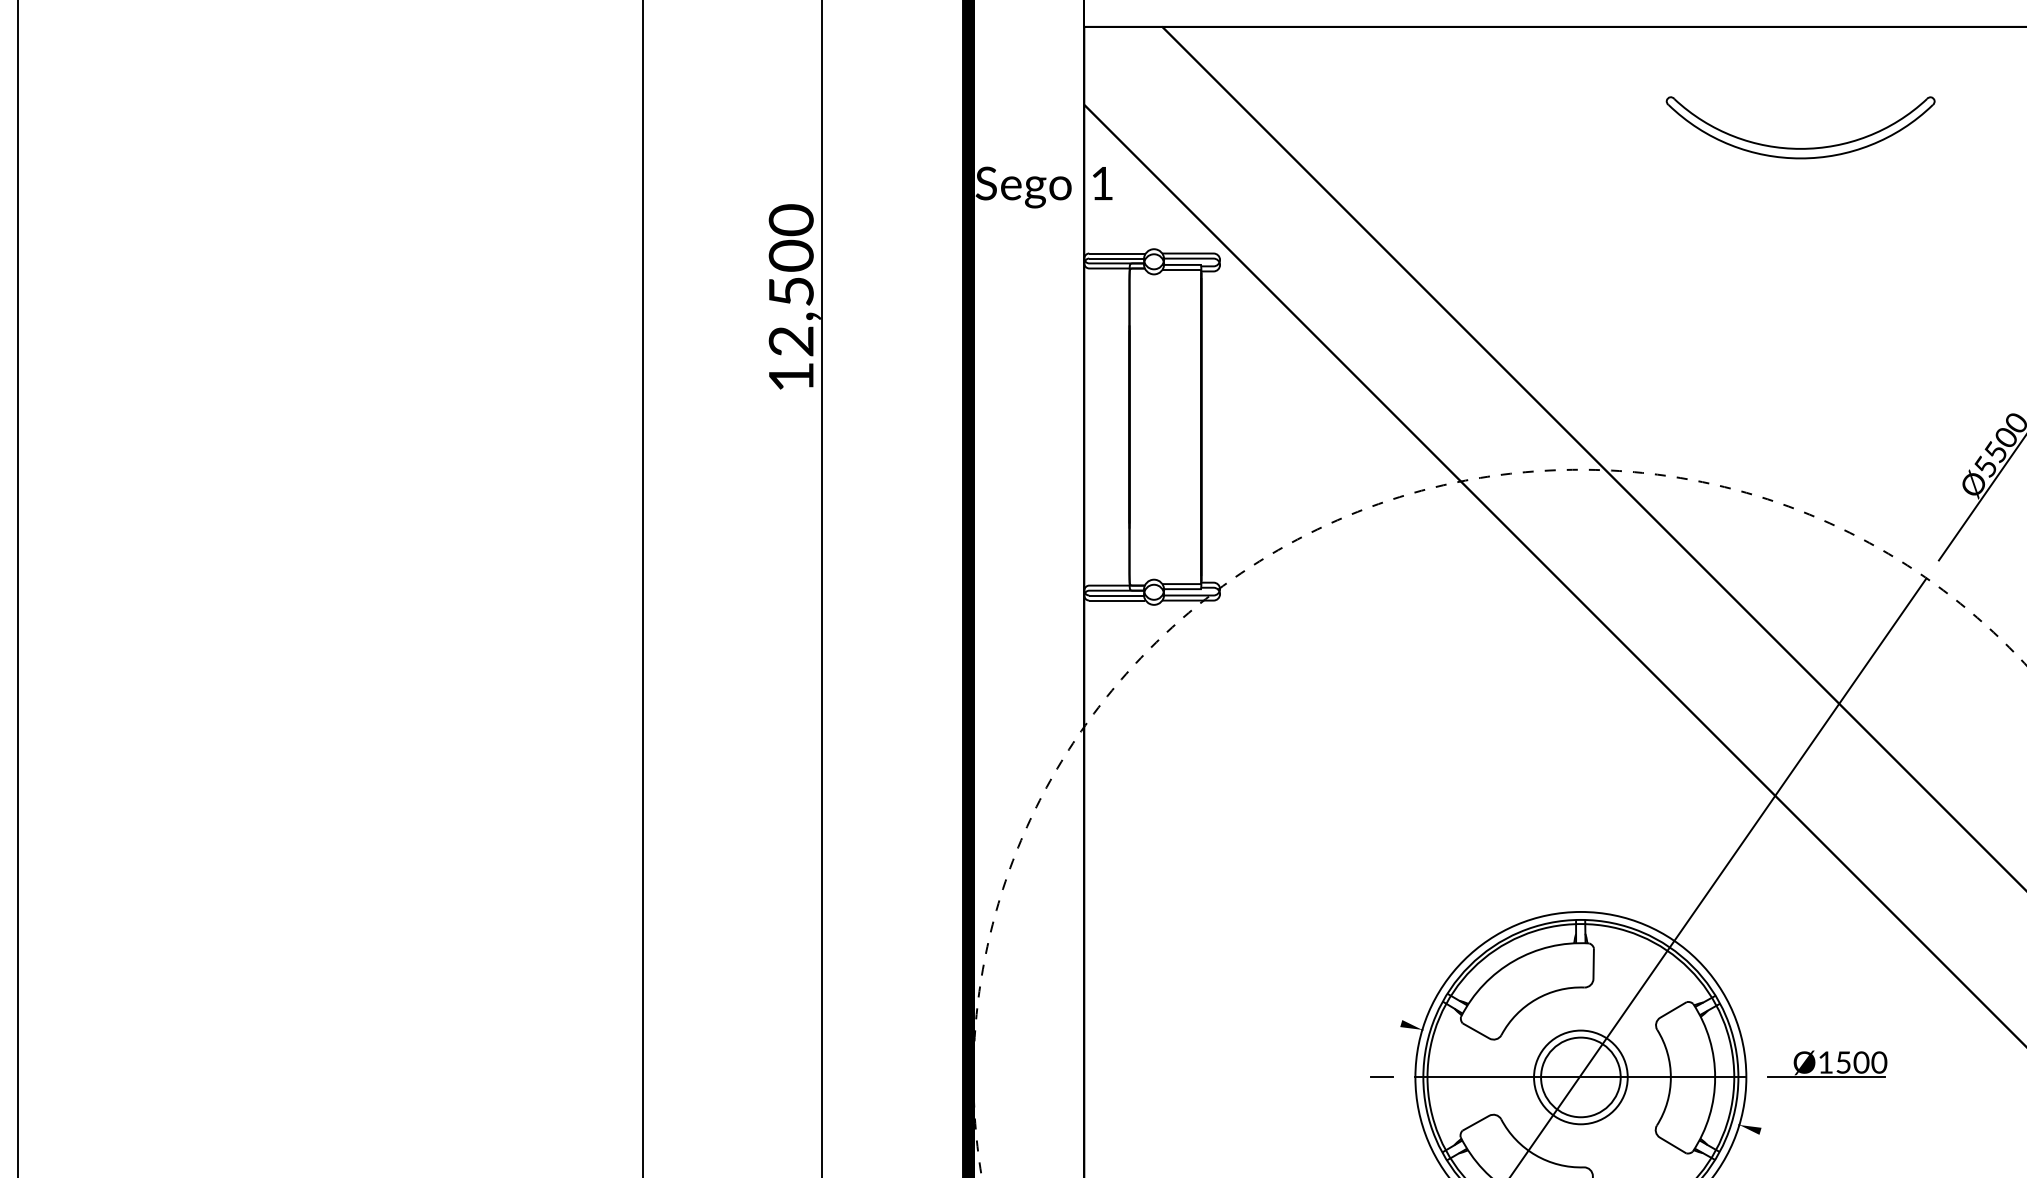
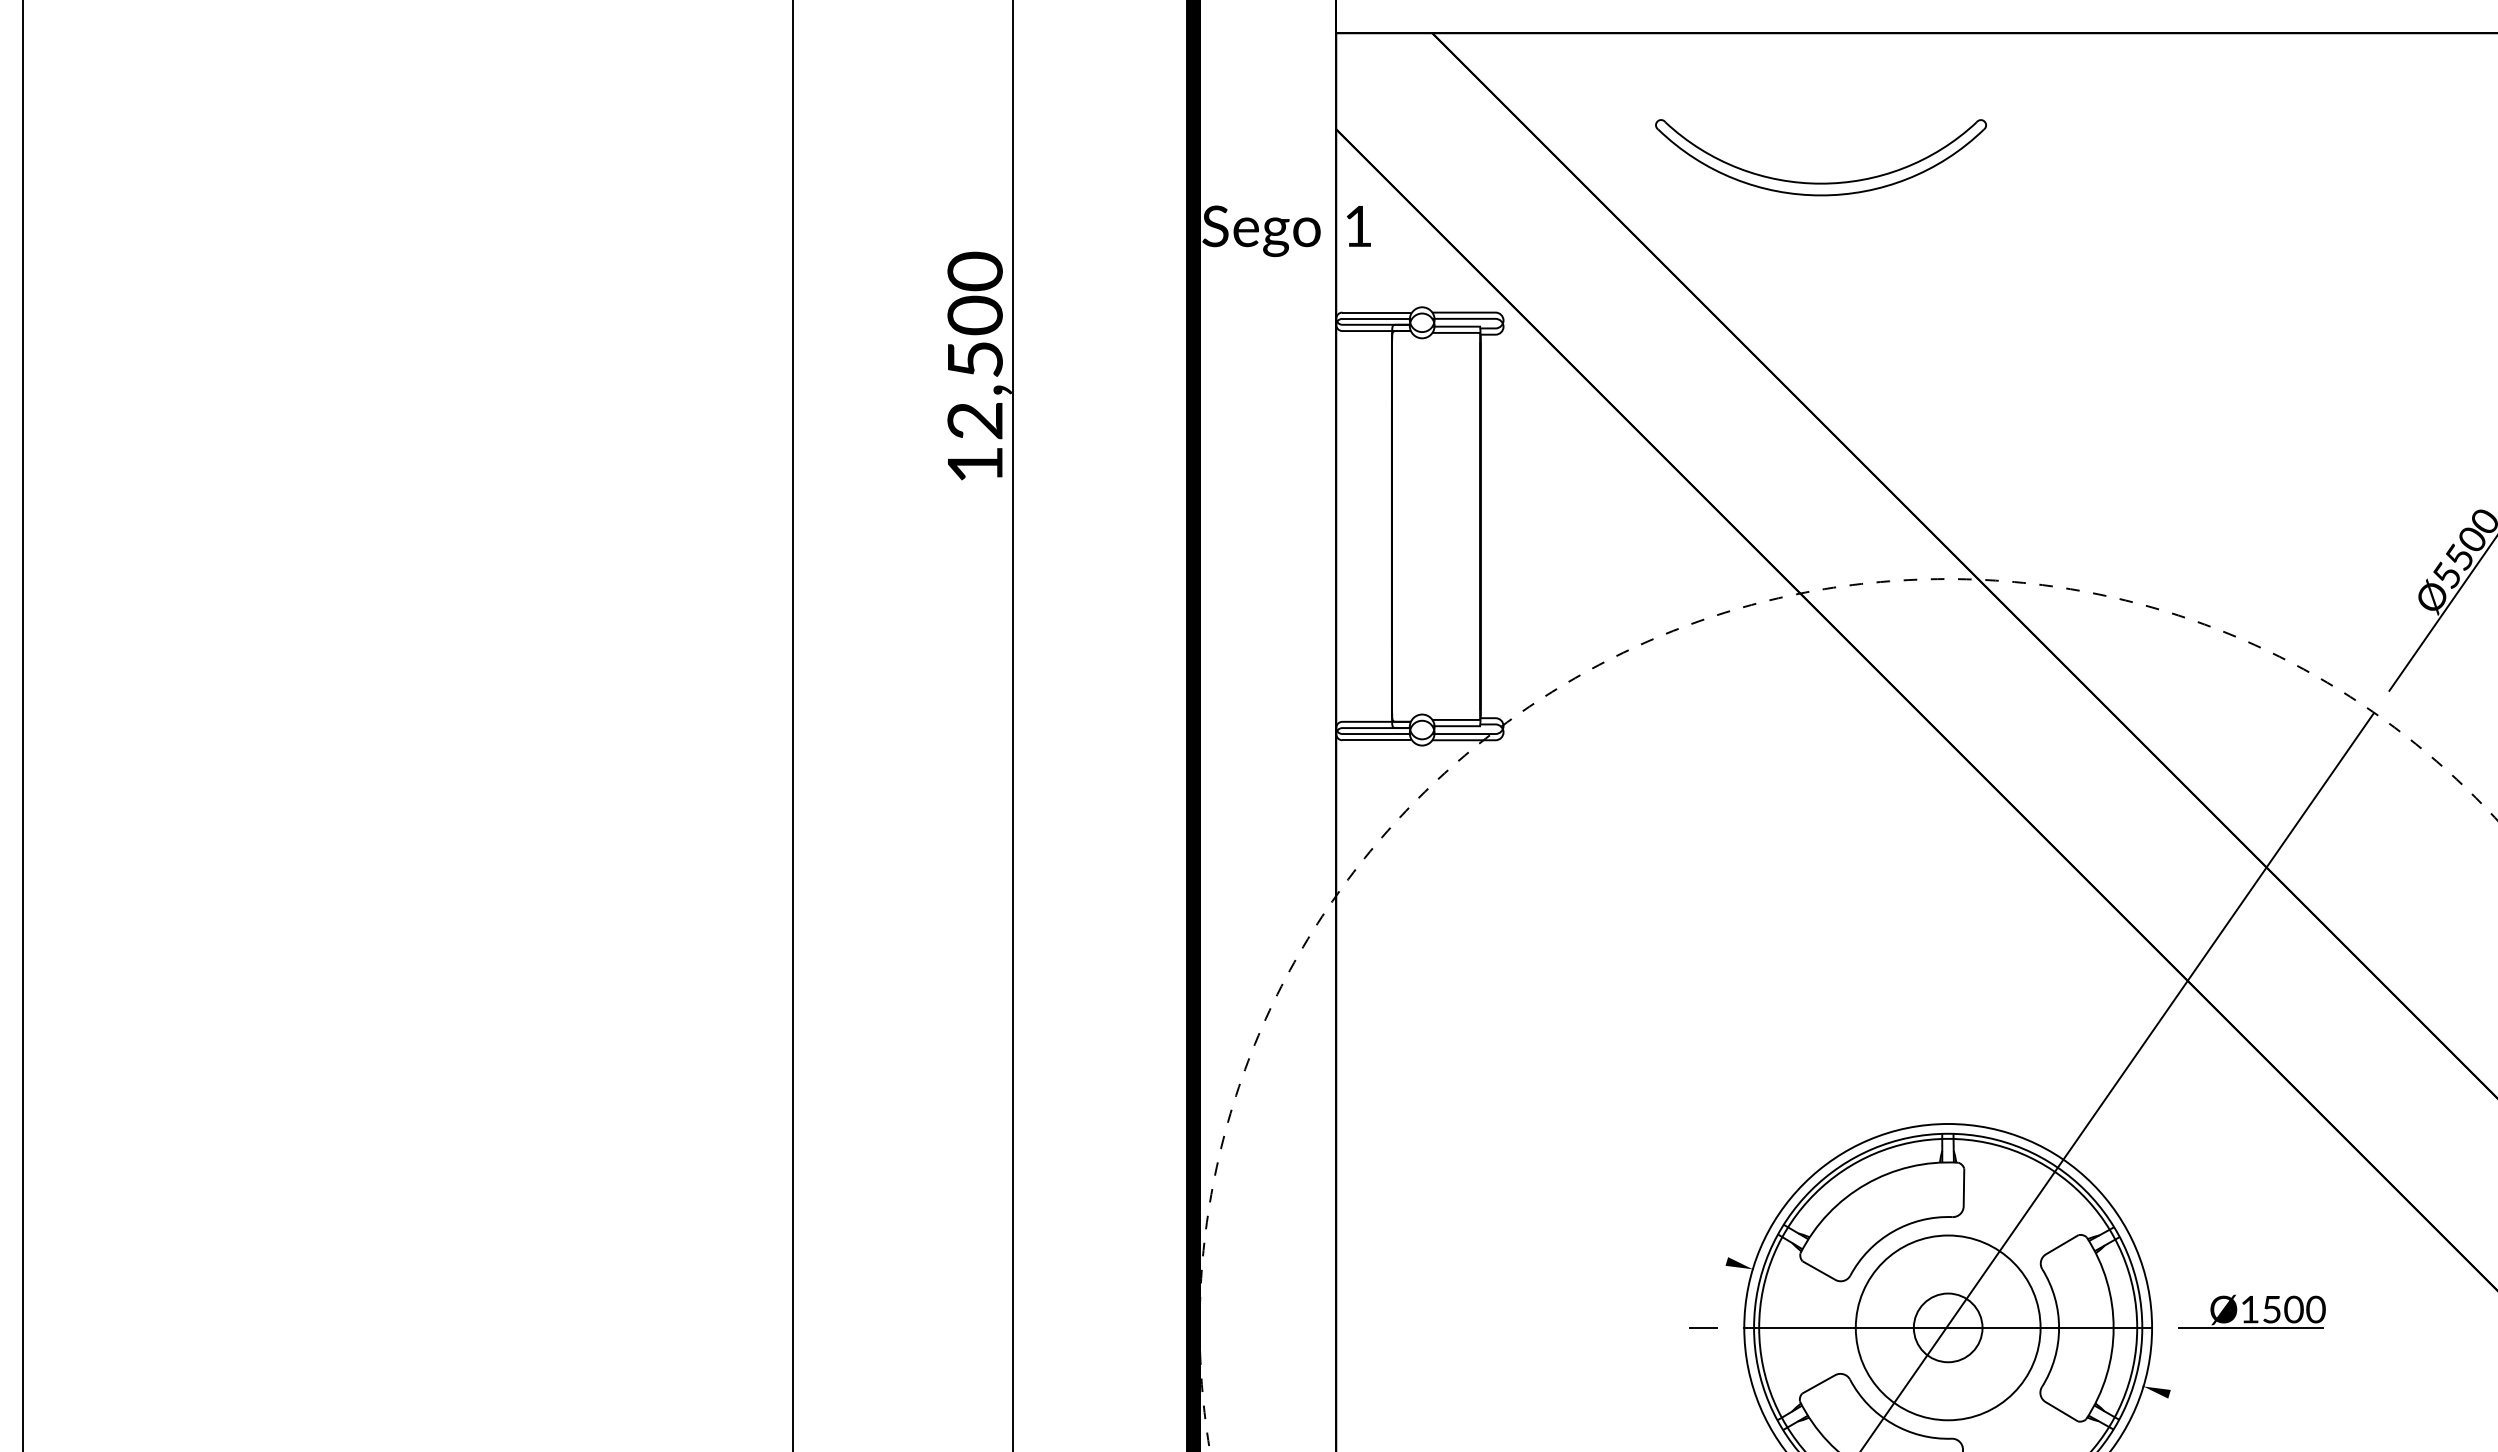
part: (1800, 147) -> (1820, 182), moved
circle: (1580, 1077) -> (1947, 1327), size x1.6
circle: (1581, 1077) -> (1948, 1327), size x0.7

